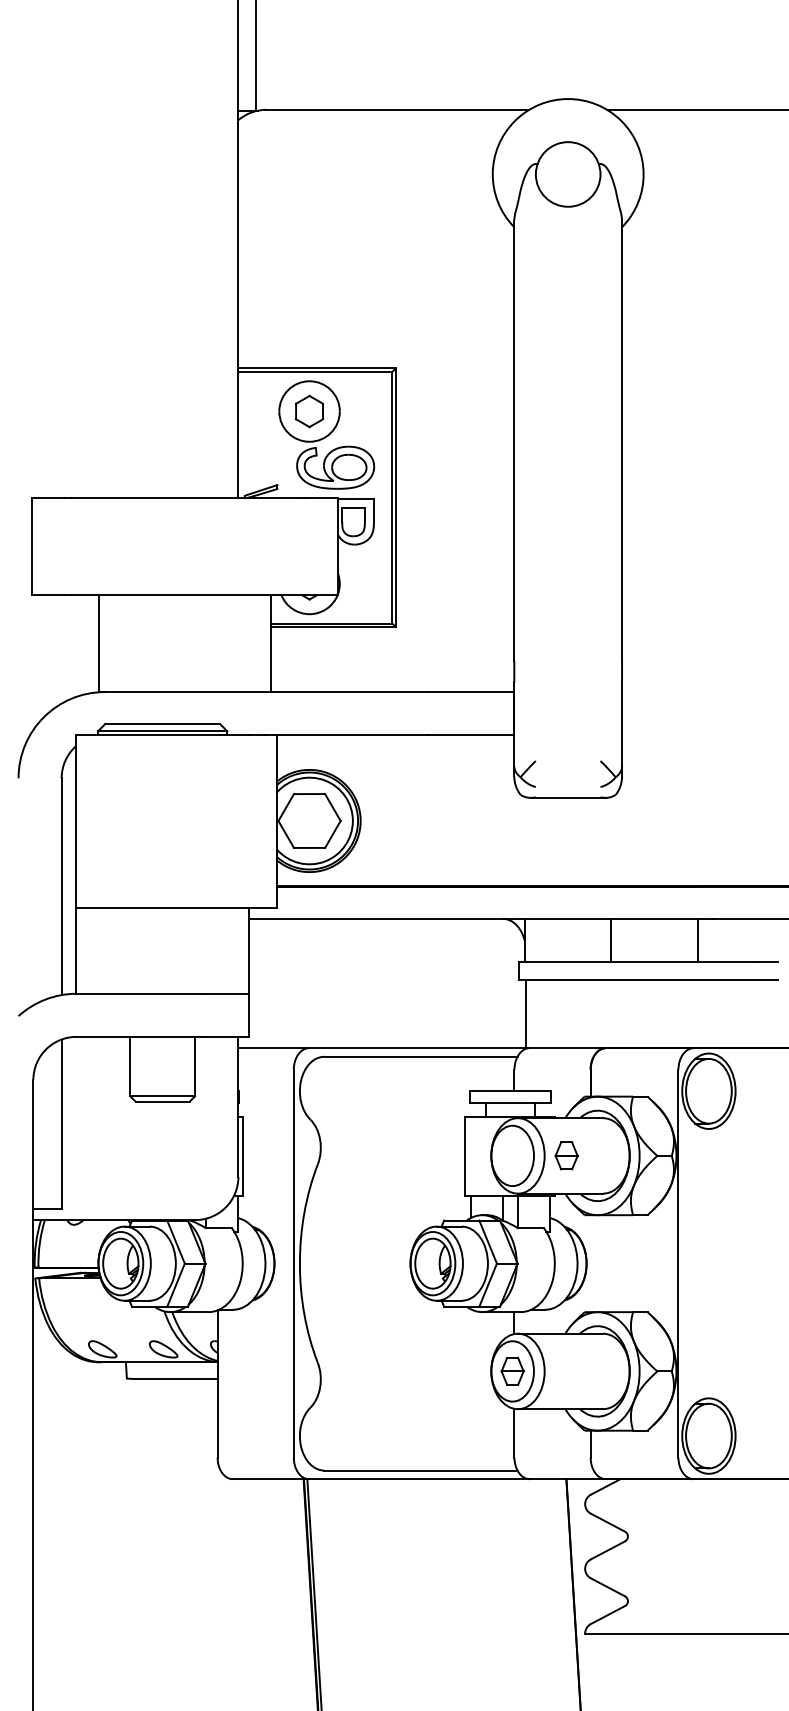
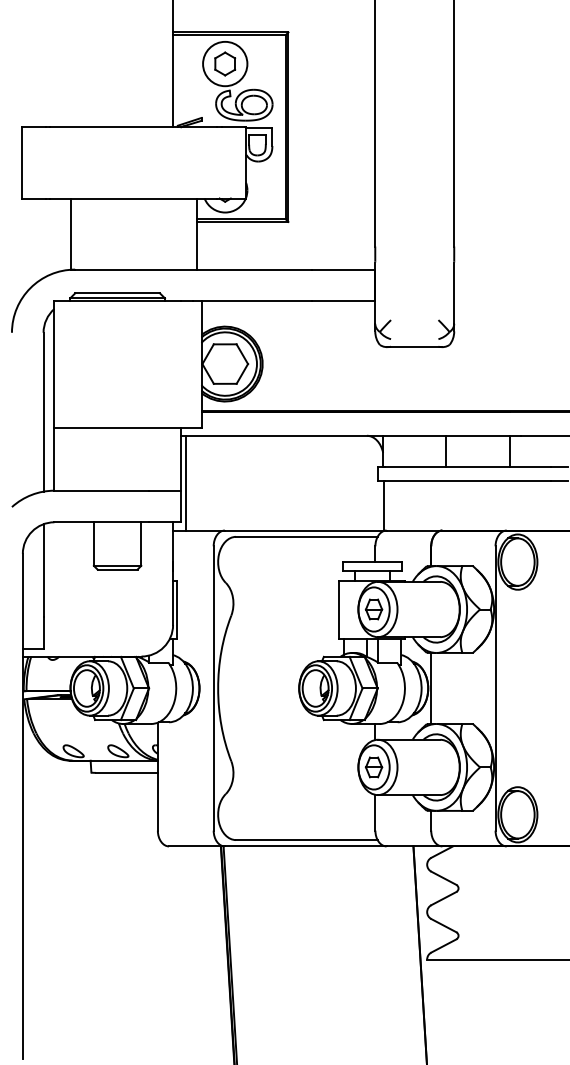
line: (255, 983) -> (185, 483), added
part: (566, 1155) -> (373, 609), moved
line: (590, 1263) -> (431, 688), added

